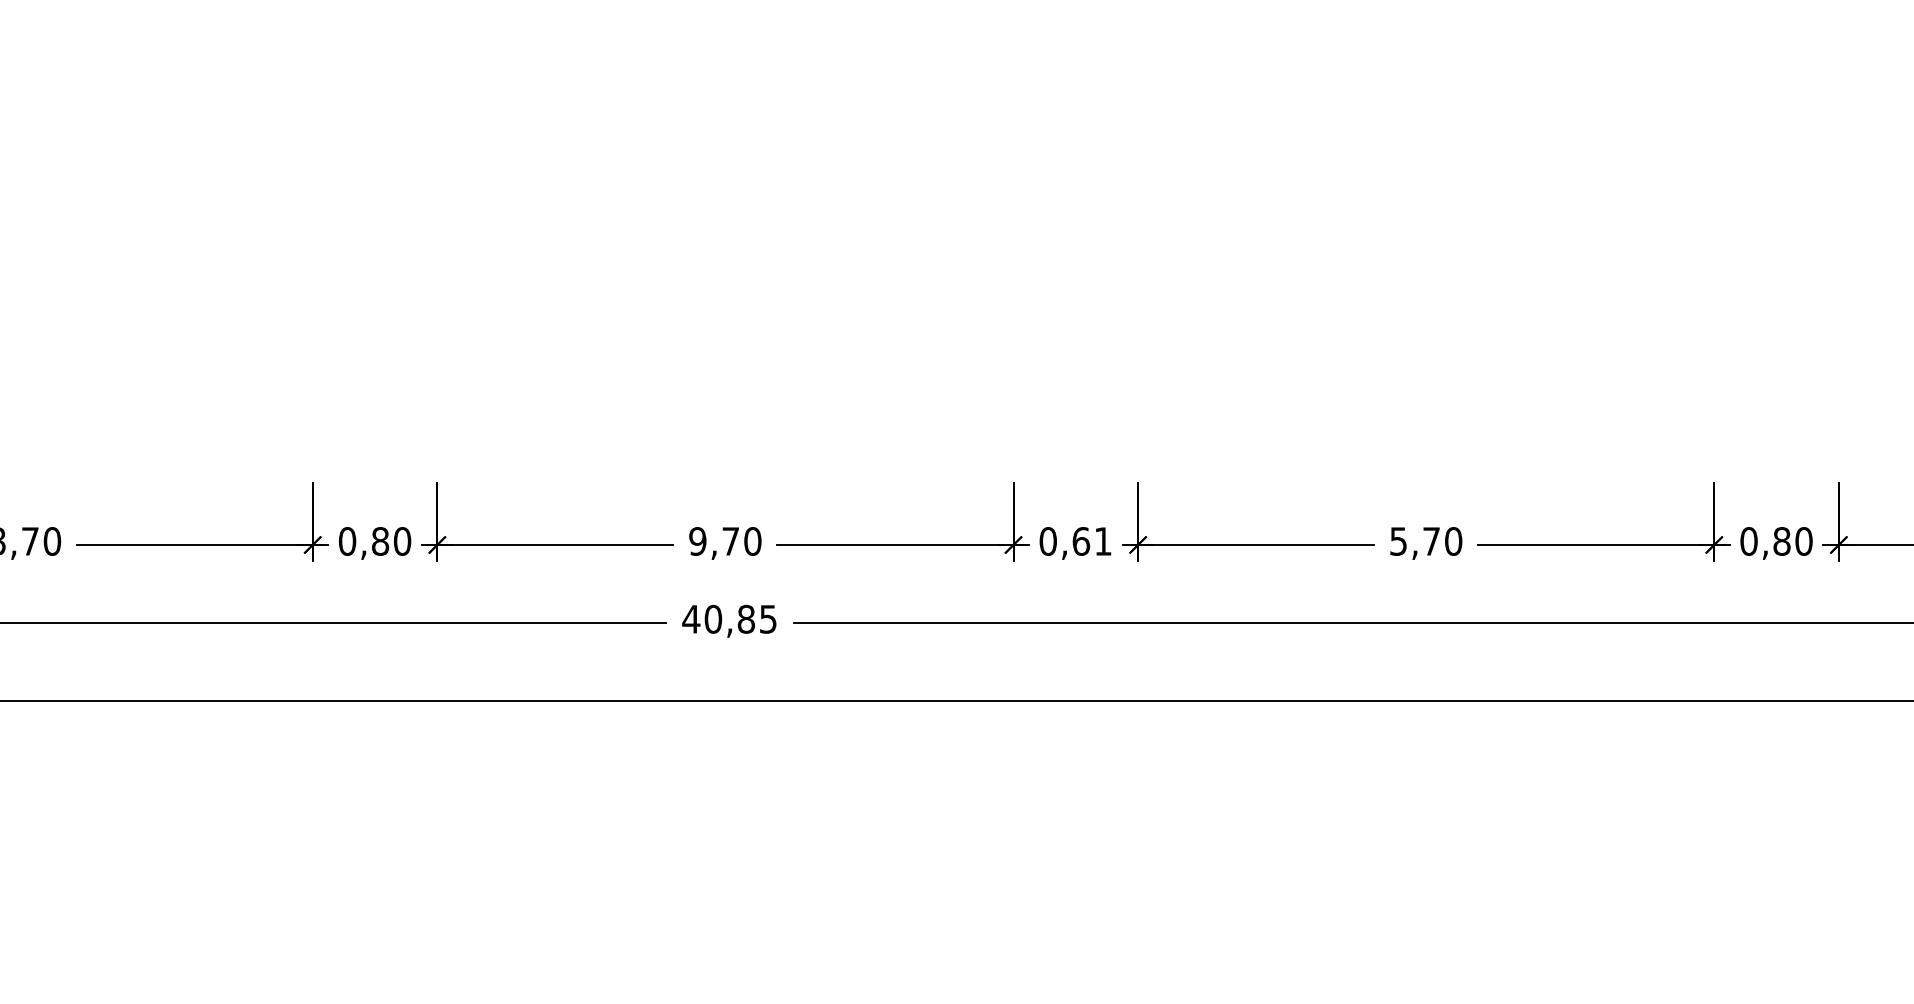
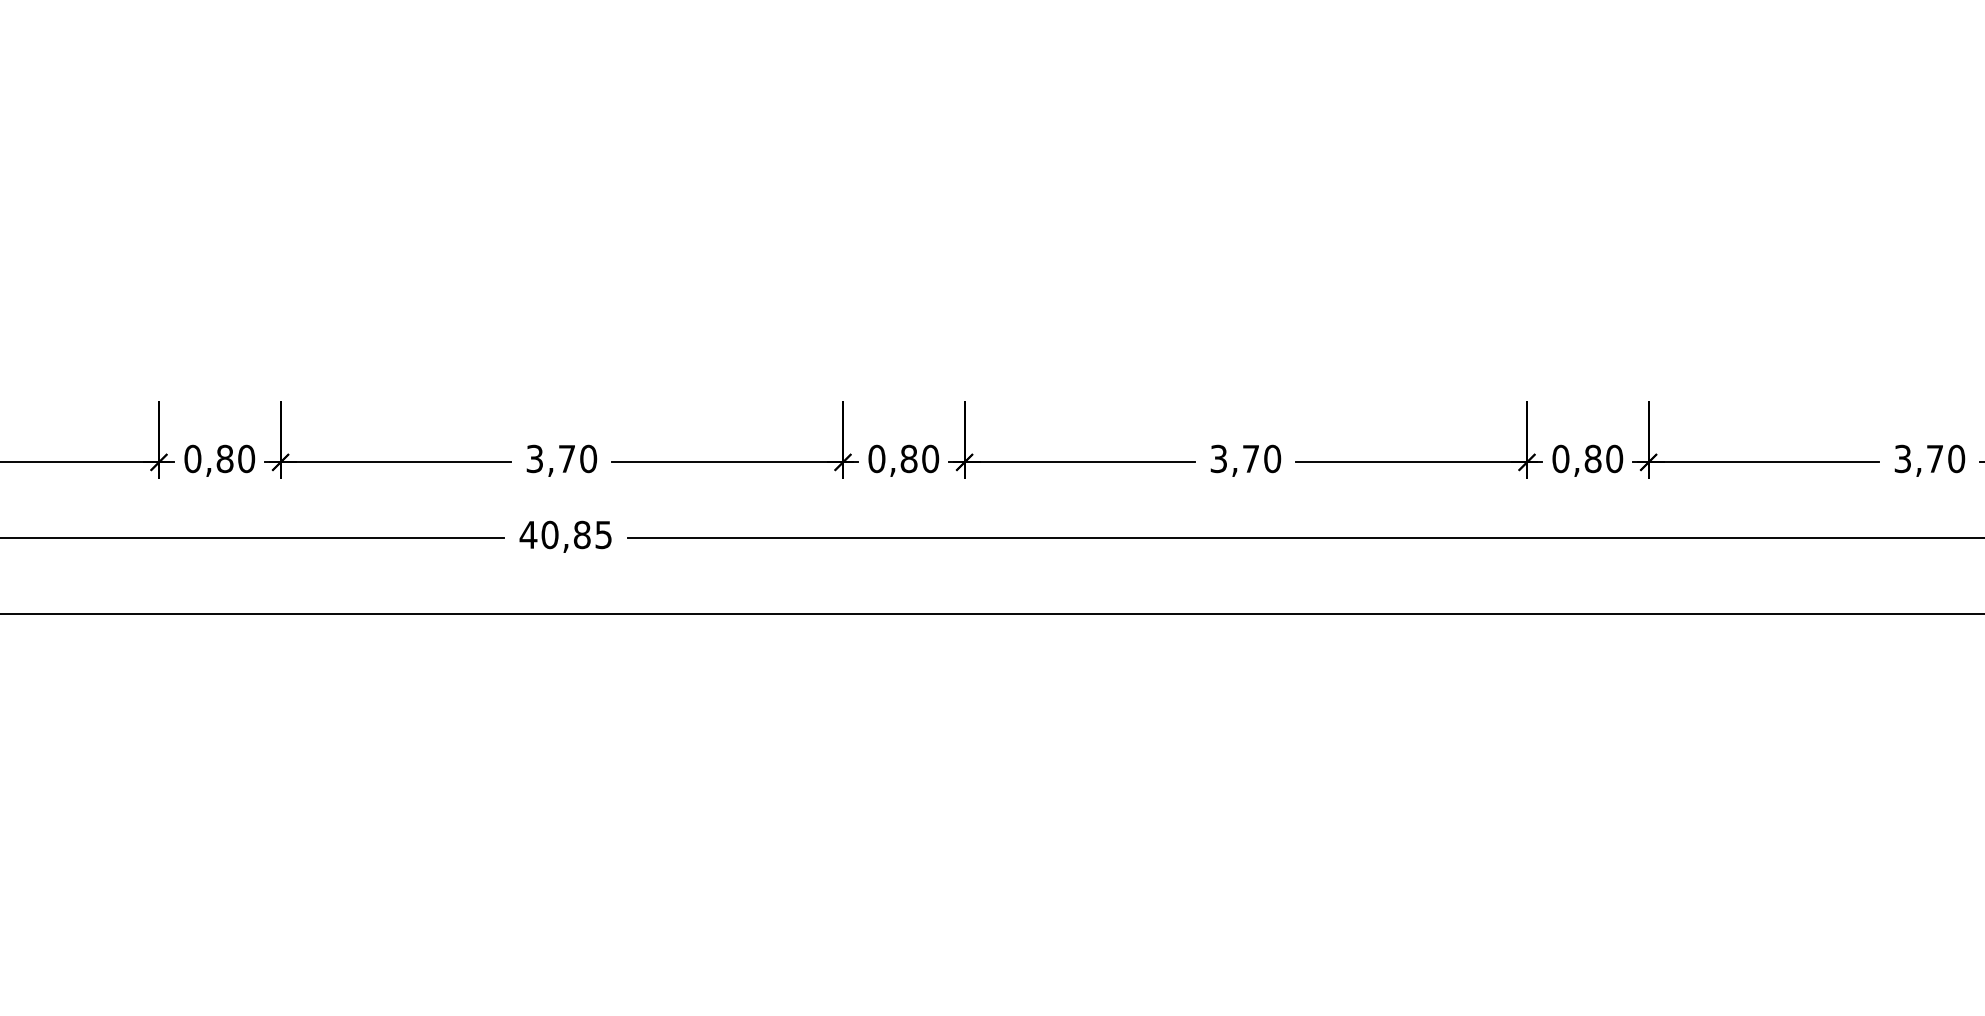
text: (697, 540) -> (534, 458), 9,70 -> 3,70
text: (1091, 540) -> (919, 458), 0,61 -> 0,80
text: (1398, 540) -> (1218, 458), 5,70 -> 3,70

